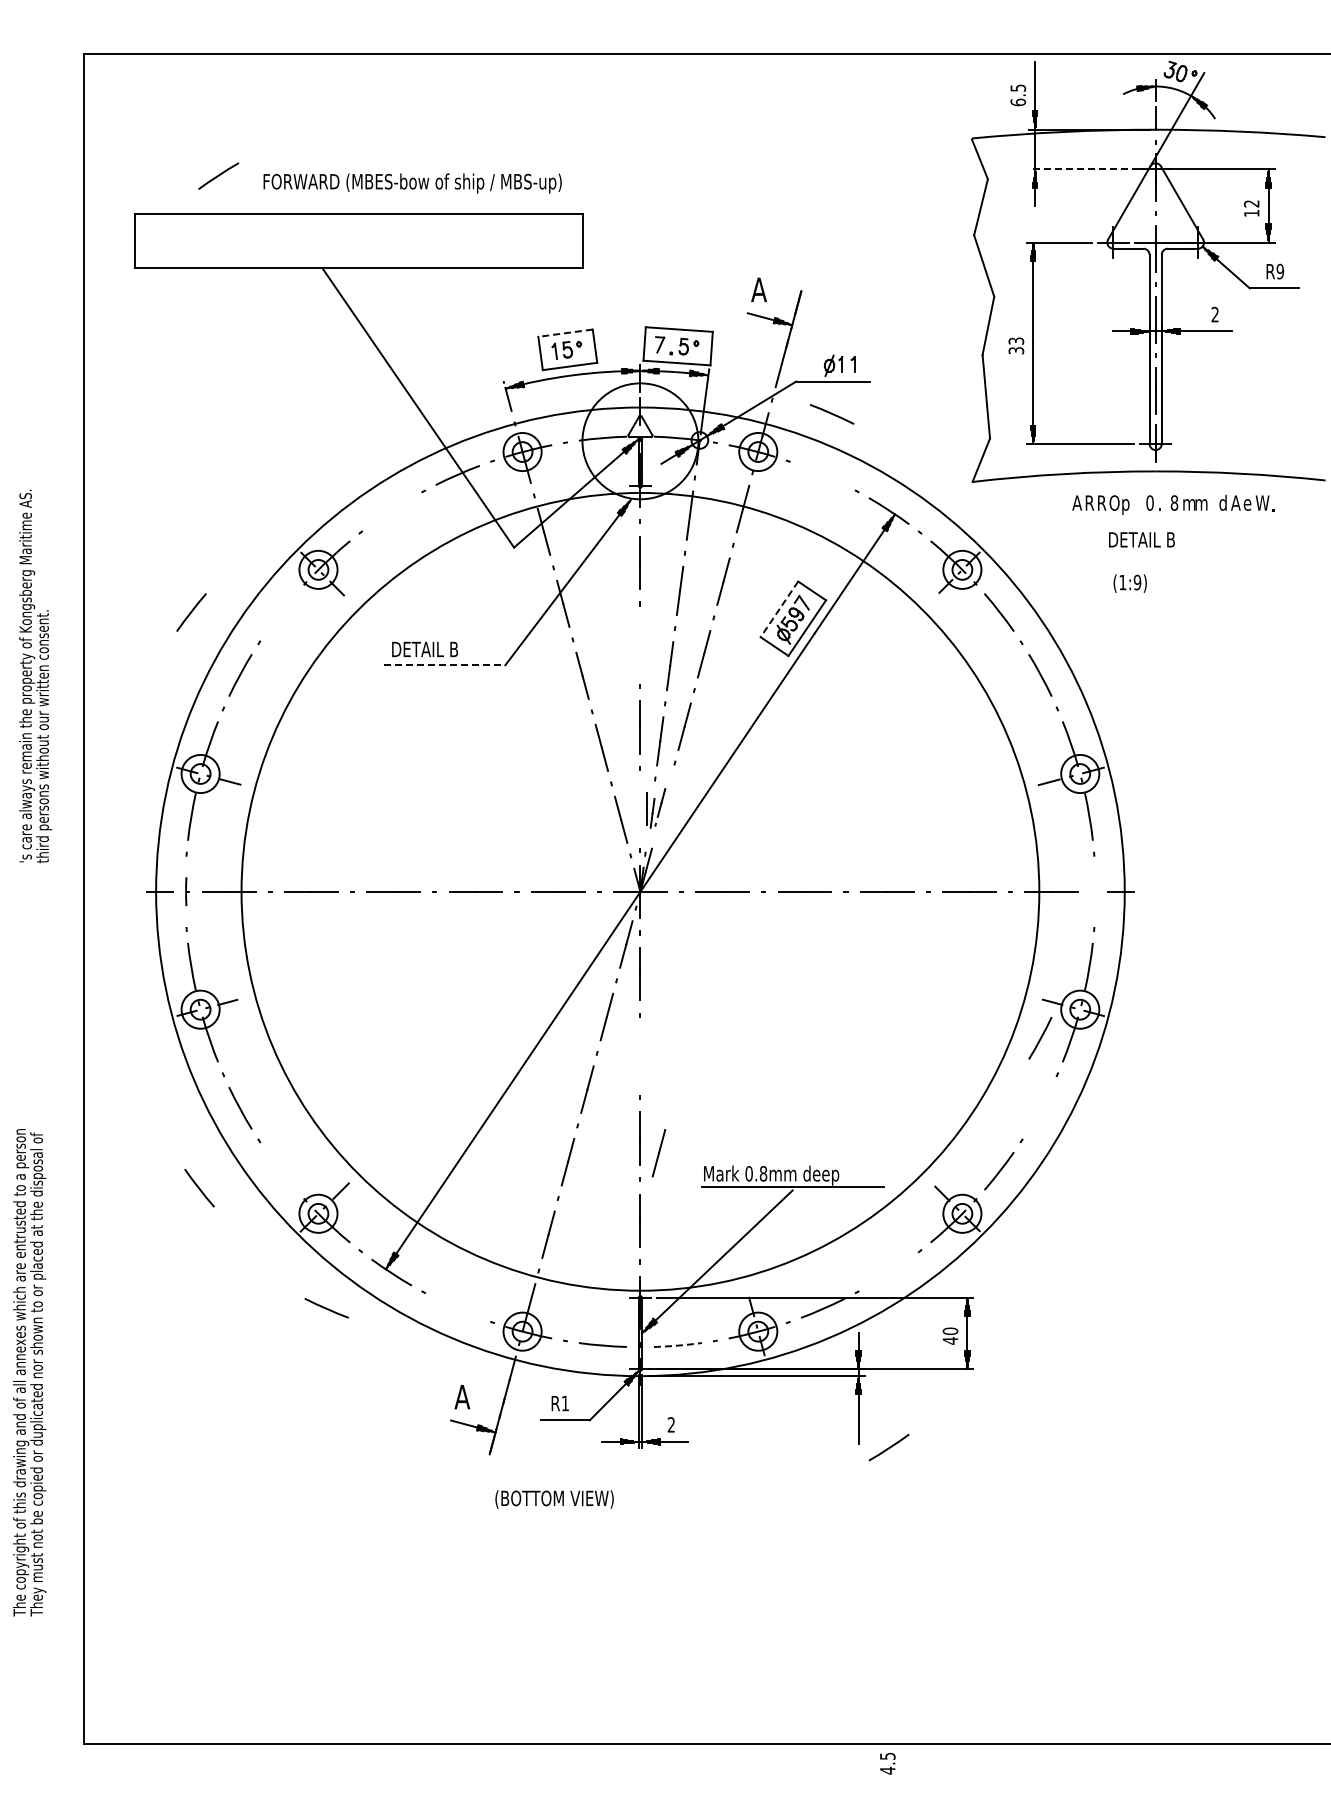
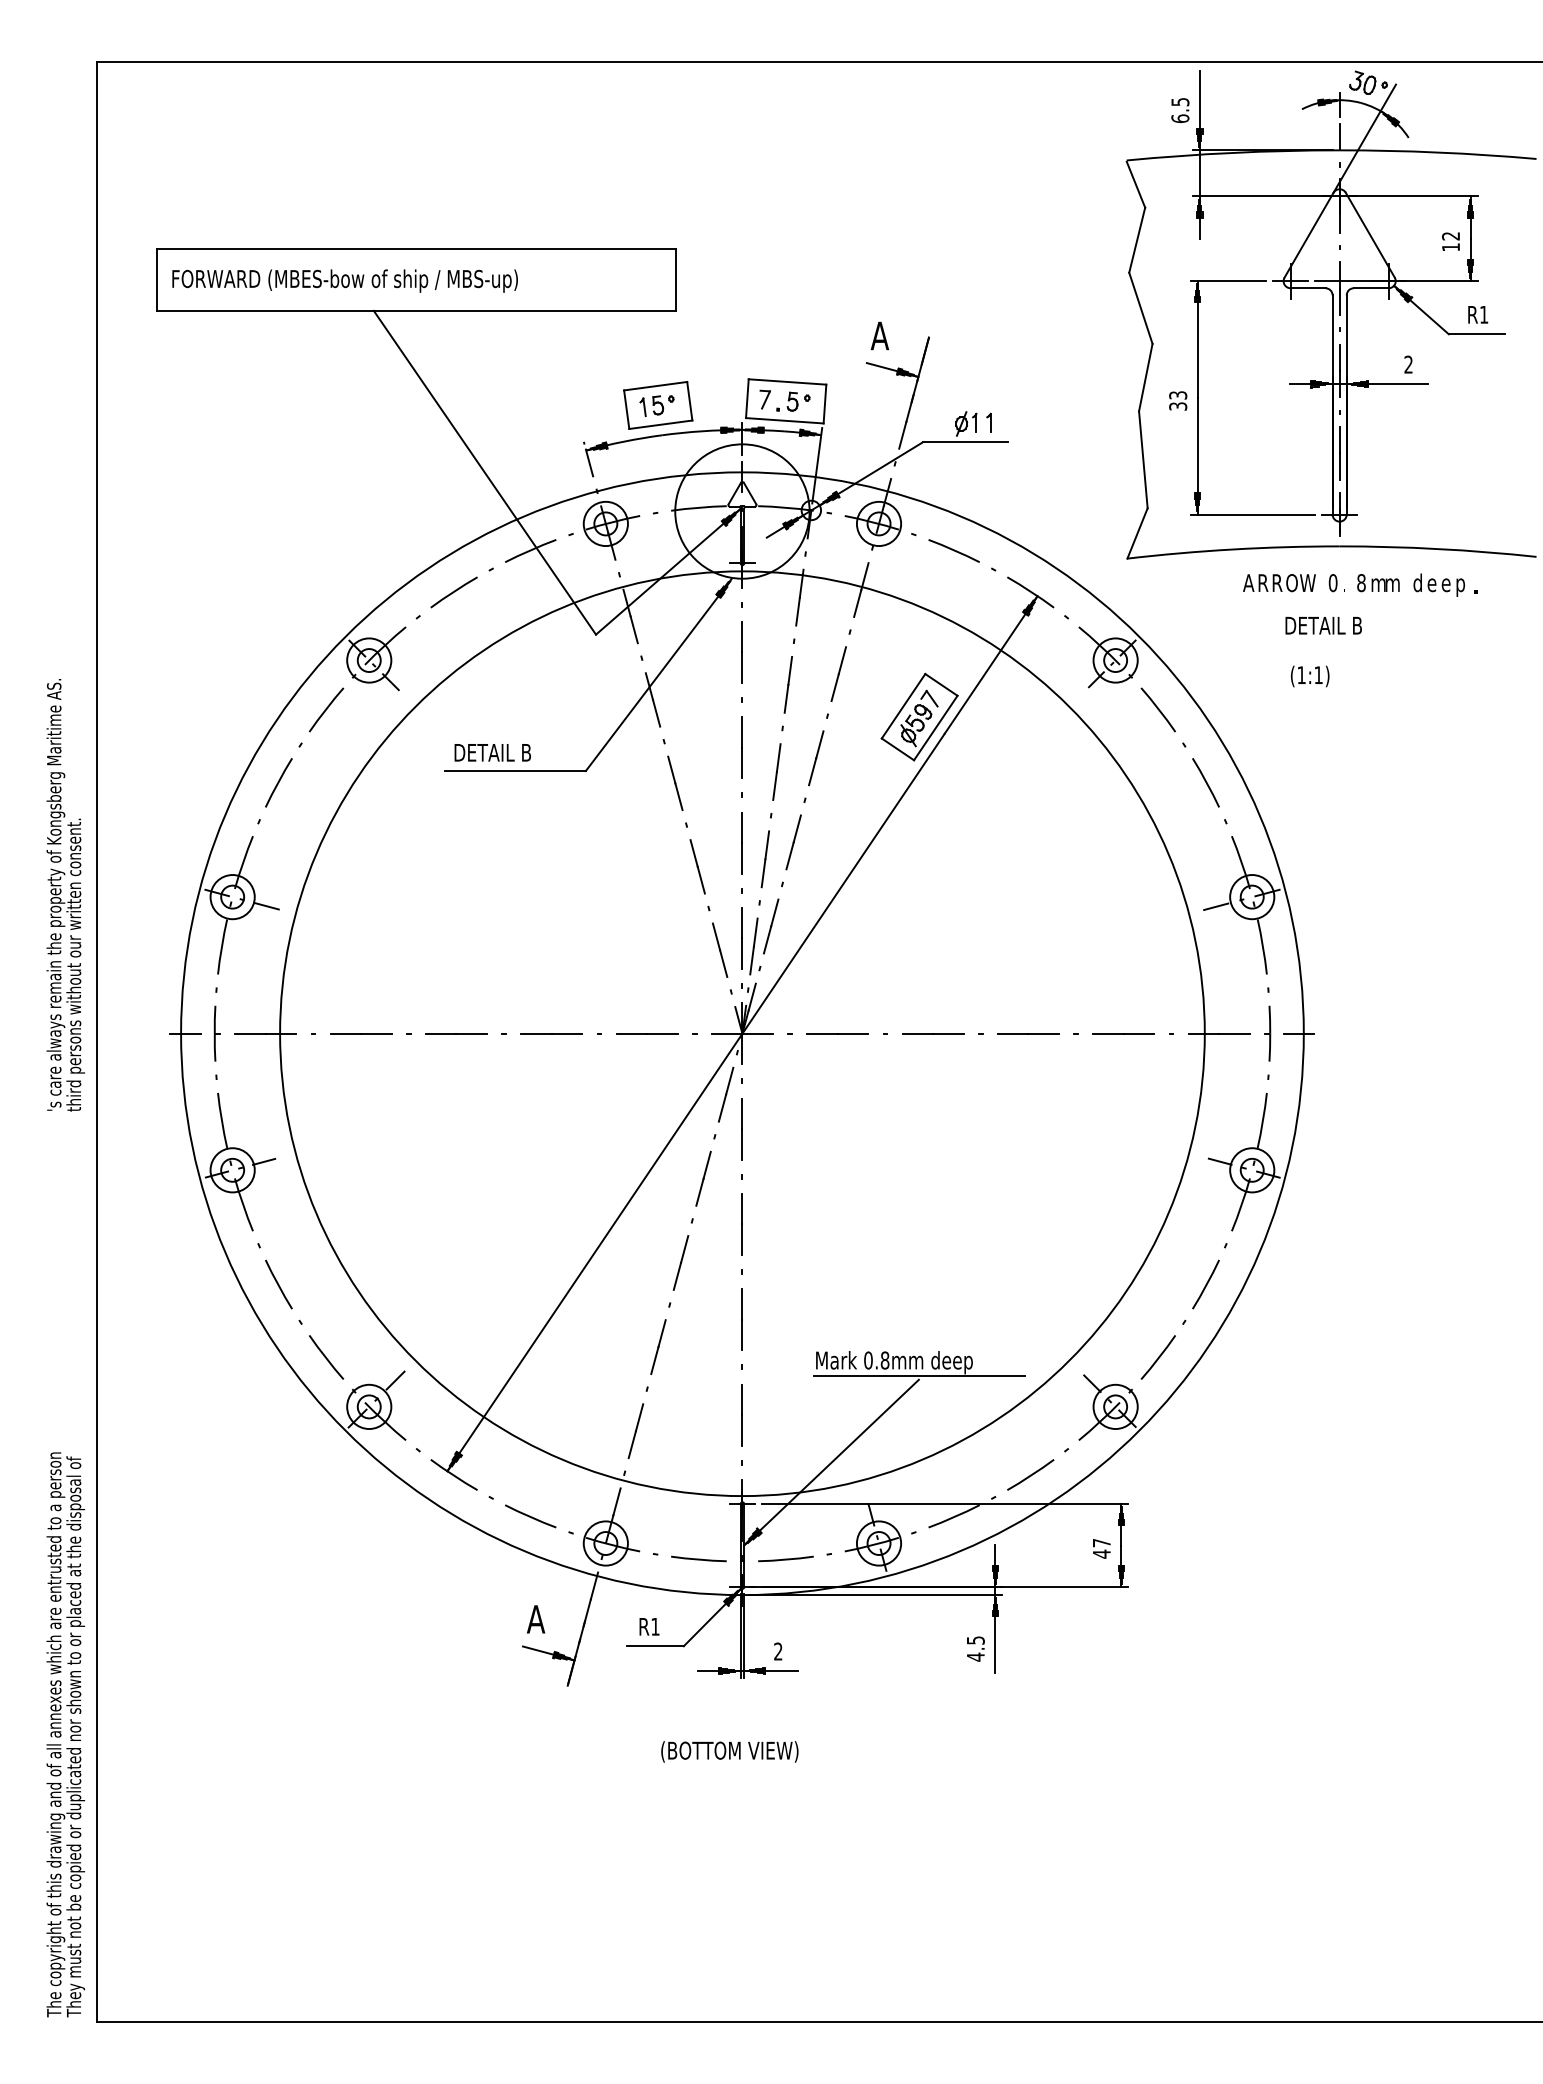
line: (1088, 169) -> (1261, 196), dashed -> solid
line: (218, 175) -> (453, 591), moved
text: (412, 183) -> (344, 281), moved
text: (1280, 271) -> (1484, 314), R9 -> R1
line: (565, 333) -> (655, 386), dashed -> solid
line: (831, 414) -> (953, 551), moved
text: (1235, 502) -> (1432, 582), A -> e
text: (1128, 504) -> (1308, 584), p -> W
text: (1262, 504) -> (1463, 584), W -> p
text: (1137, 582) -> (1318, 675), (1:9) -> (1:1)
line: (779, 609) -> (903, 706), dashed -> solid
line: (191, 612) -> (326, 709), moved
line: (639, 644) -> (741, 747), added
line: (444, 665) -> (515, 771), dashed -> solid
text: (35, 676) -> (65, 895), moved
part: (655, 808) -> (759, 937), size x1.67
part: (187, 891) -> (217, 1033), size x1.67
part: (1093, 891) -> (1267, 1033), added
line: (1040, 1038) -> (1206, 1284), moved
line: (639, 1056) -> (741, 1224), added
line: (658, 1153) -> (763, 1336), removed
line: (199, 1187) -> (326, 1356), moved
line: (326, 1308) -> (530, 1516), moved
text: (950, 1330) -> (1101, 1542), 40 -> 47
arc: (678, 1345) -> (786, 1559), dashed -> solid
text: (29, 1372) -> (65, 1734), moved
line: (888, 1447) -> (1029, 1474), moved
text: (554, 1499) -> (729, 1751), moved
text: (887, 1763) -> (975, 1648), moved

